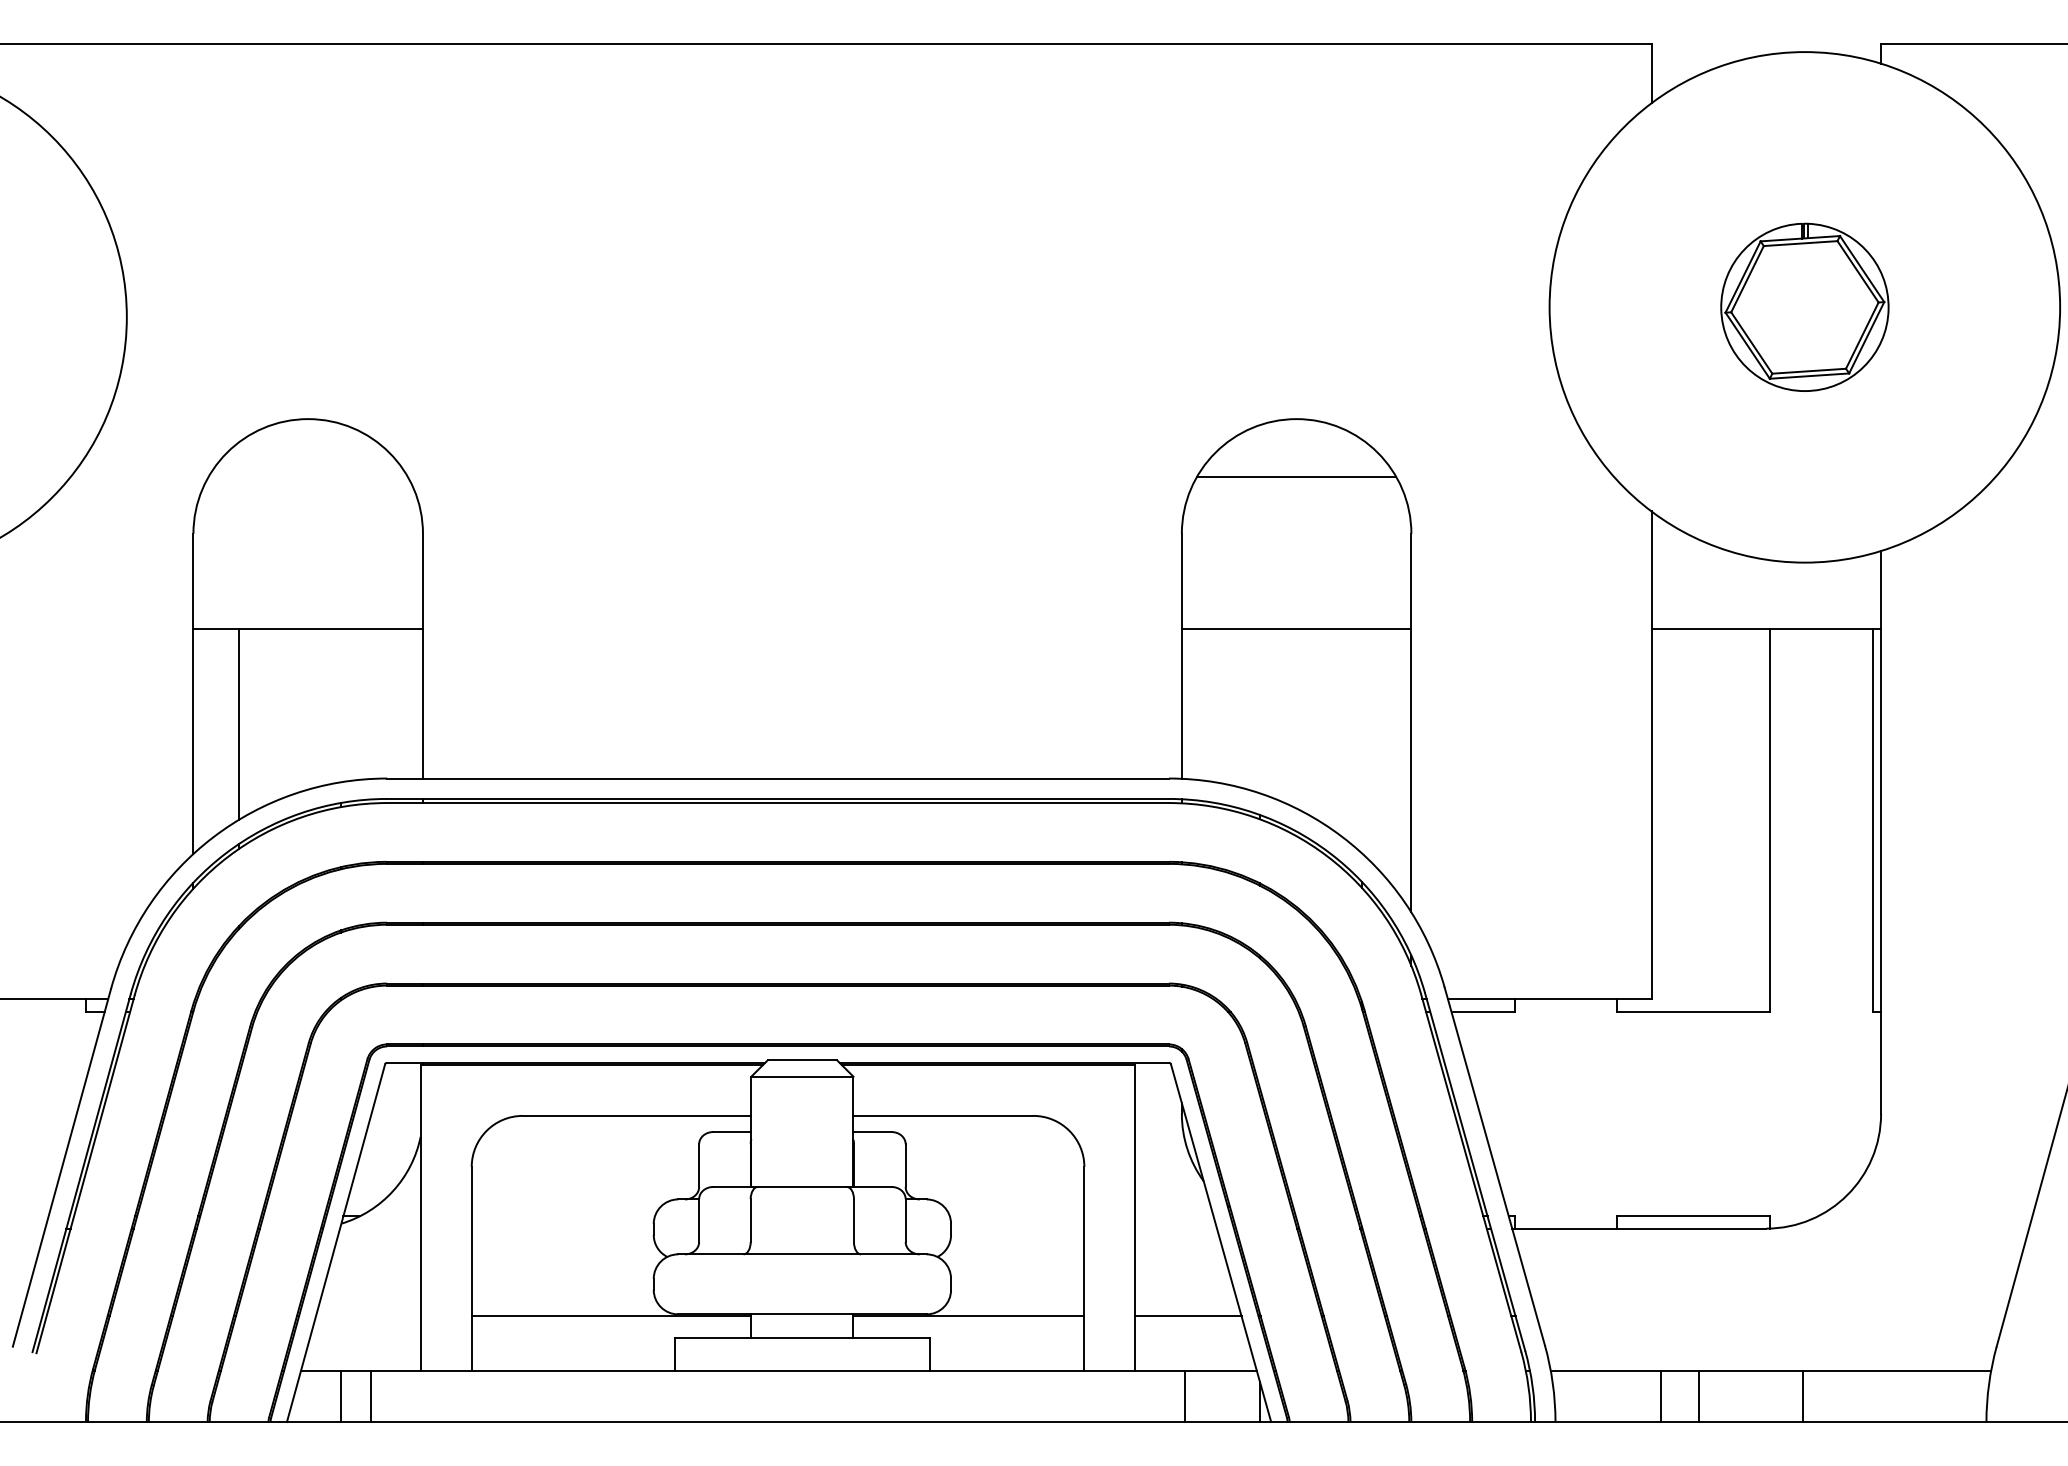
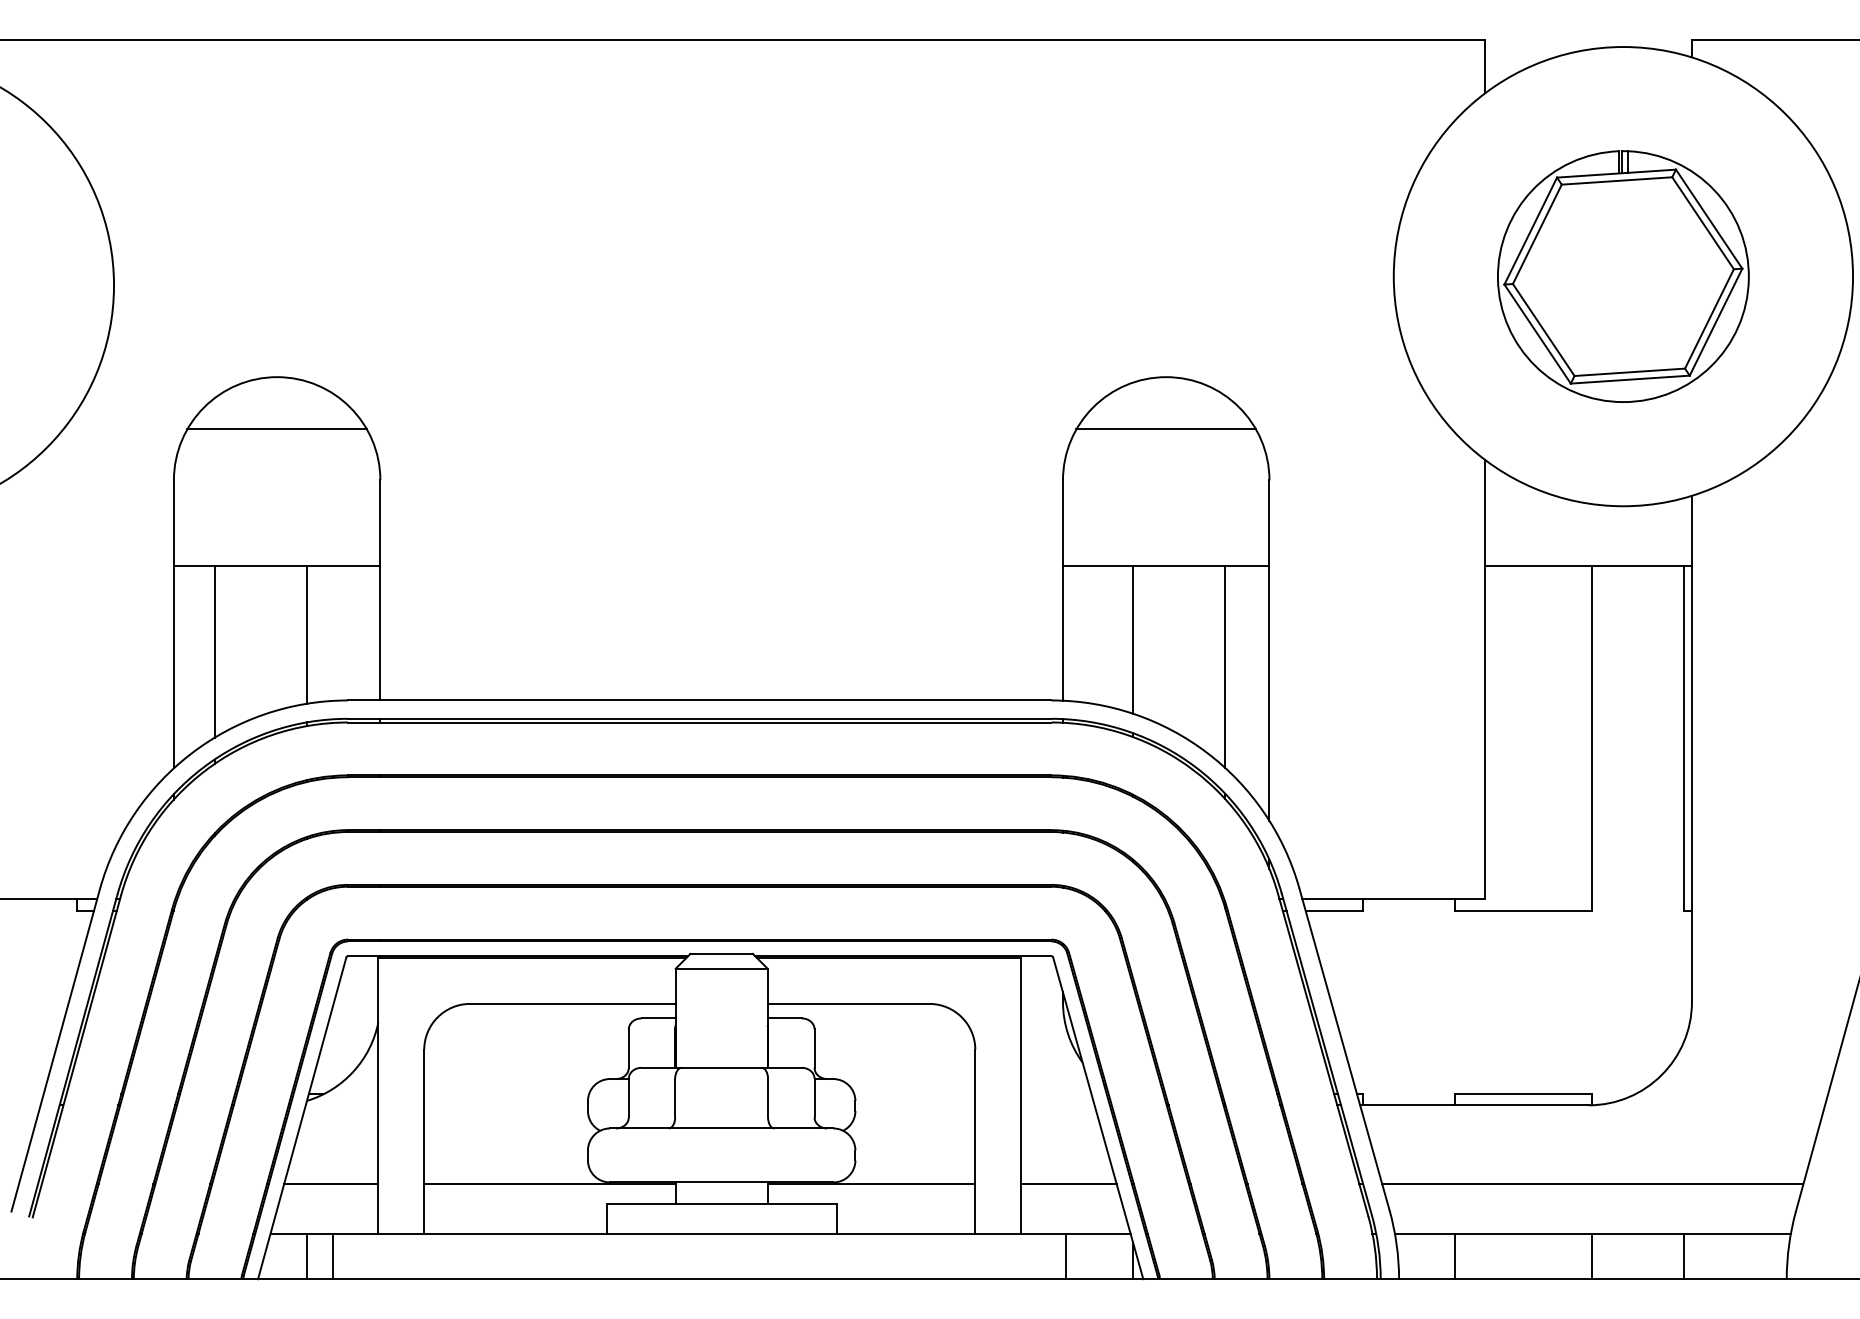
part: (1804, 307) -> (1623, 276), size x1.67
line: (308, 477) -> (277, 429), added
line: (341, 705) -> (307, 634), added
line: (1259, 711) -> (1132, 640), added
line: (1362, 741) -> (1225, 667), added
line: (368, 1316) -> (331, 1184), added
line: (1770, 1316) -> (1592, 1184), added
line: (1661, 1396) -> (1454, 1256), moved
line: (1699, 1396) -> (1592, 1256), moved
line: (1802, 1396) -> (1684, 1256), moved

